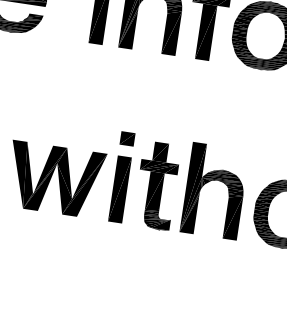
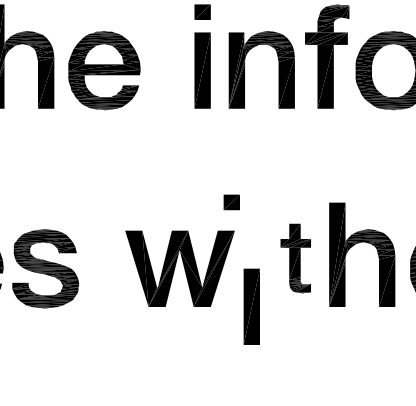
part: (127, 138) -> (231, 202), moved
part: (156, 185) -> (295, 258), size x0.7
part: (119, 189) -> (251, 306), moved

